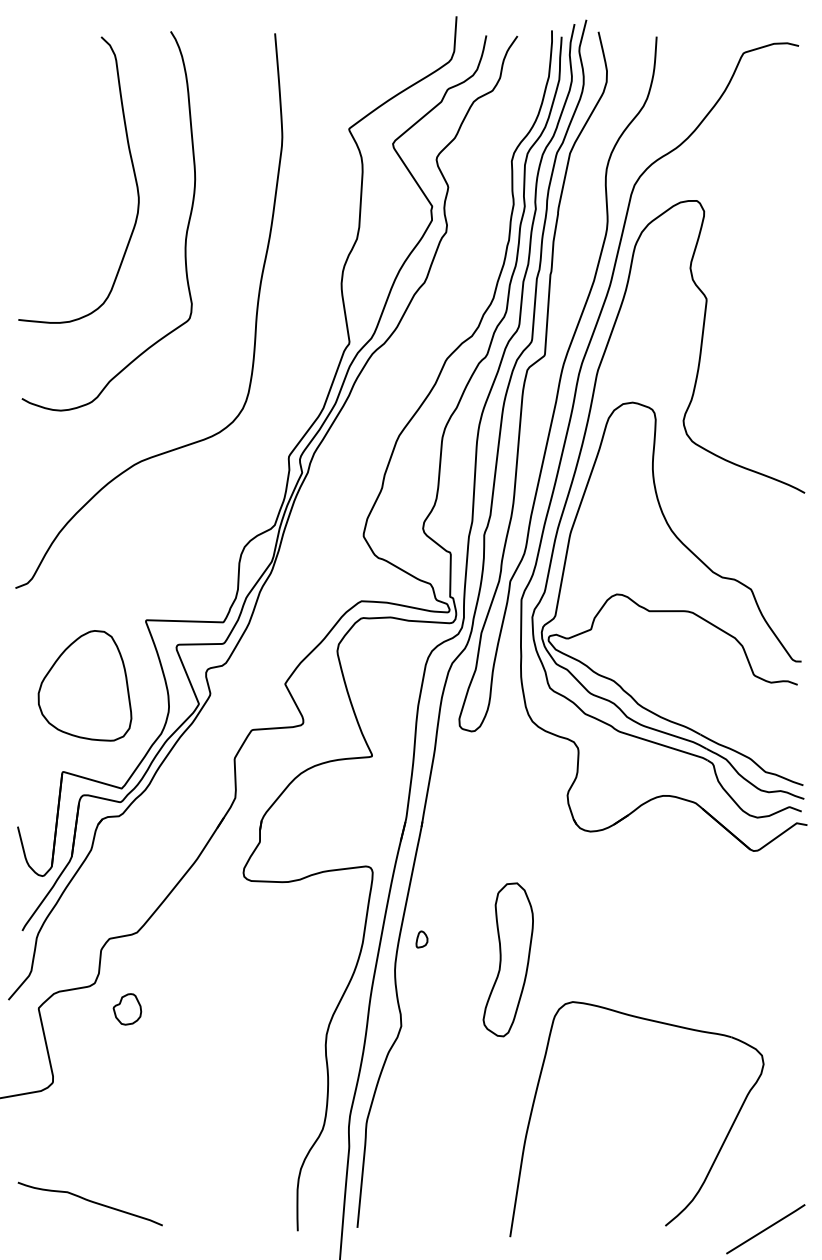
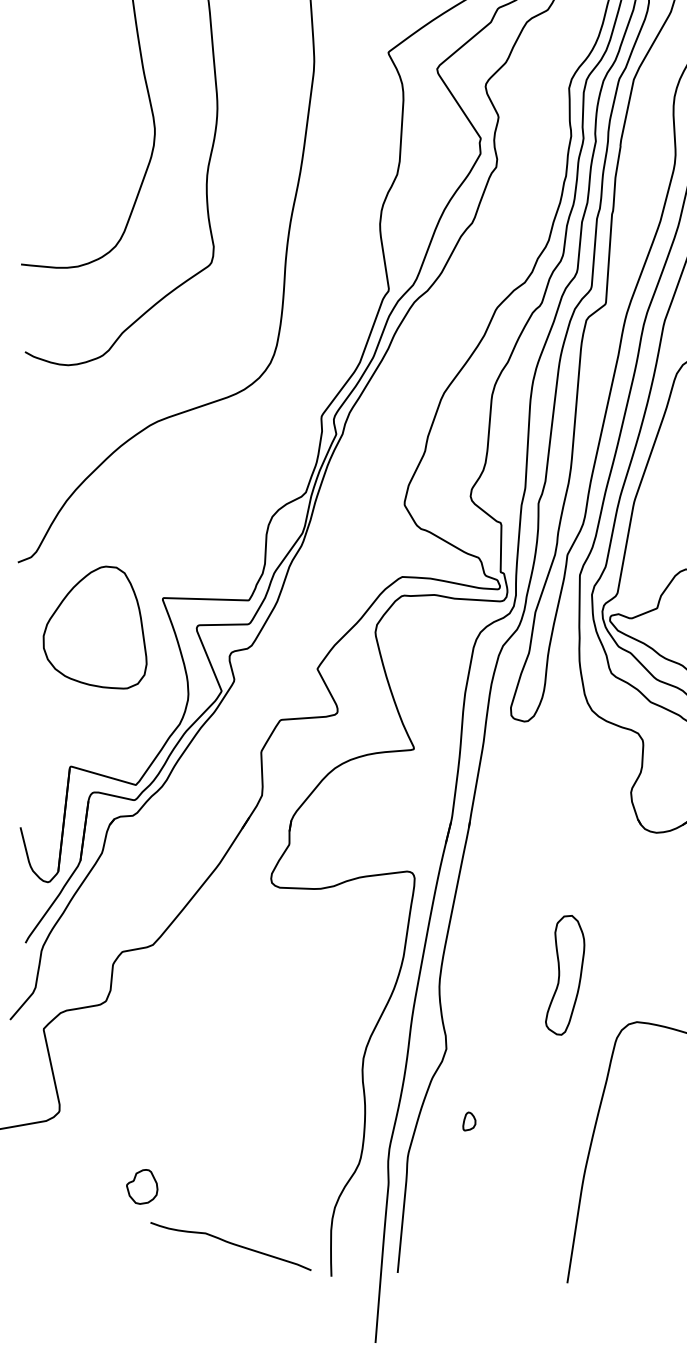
part: (84, 685) -> (94, 627), moved
part: (421, 939) -> (468, 1121), moved
part: (507, 959) -> (564, 974), size x0.7
part: (127, 1009) -> (142, 1187), moved
curve: (90, 1202) -> (231, 1244), moved

